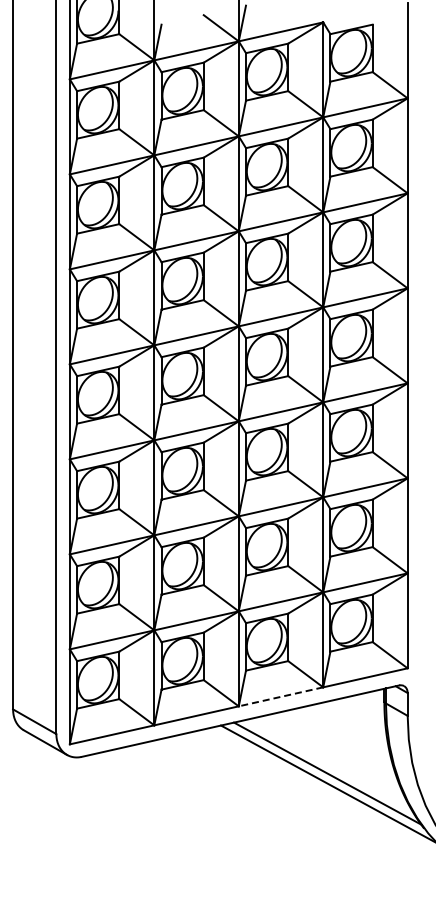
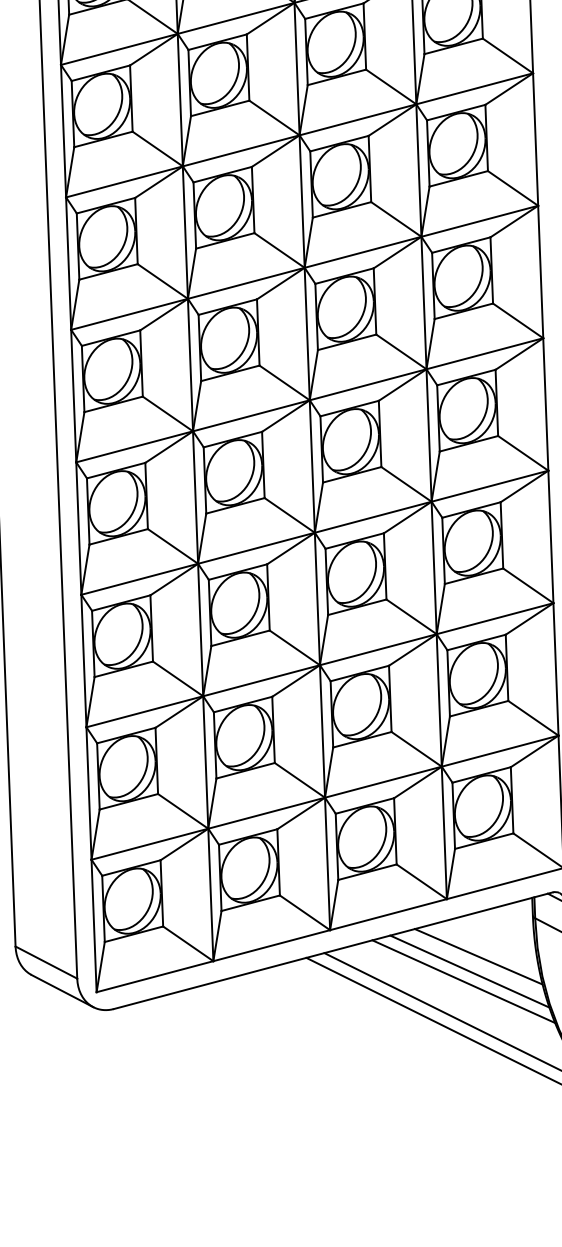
line: (280, 696) -> (387, 914), dashed -> solid
line: (344, 729) -> (478, 956), added
line: (337, 739) -> (469, 971), added
line: (332, 746) -> (462, 981), added

